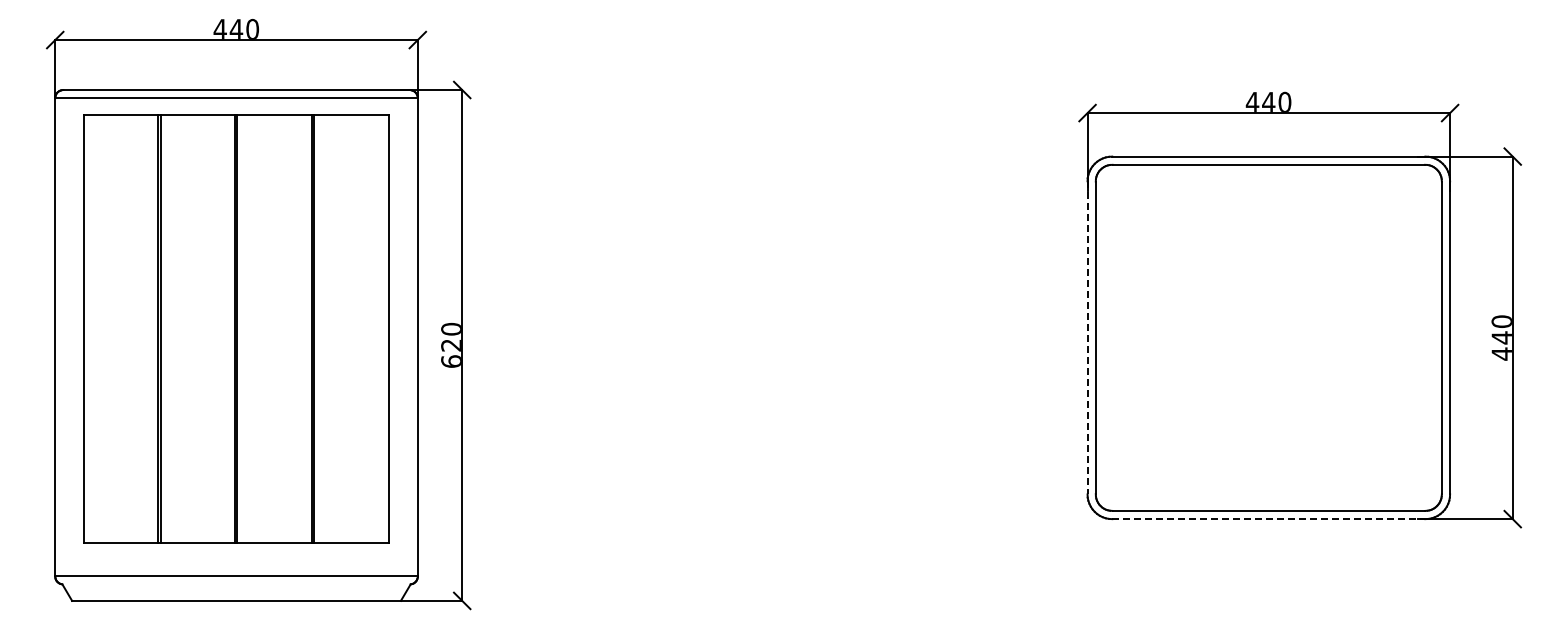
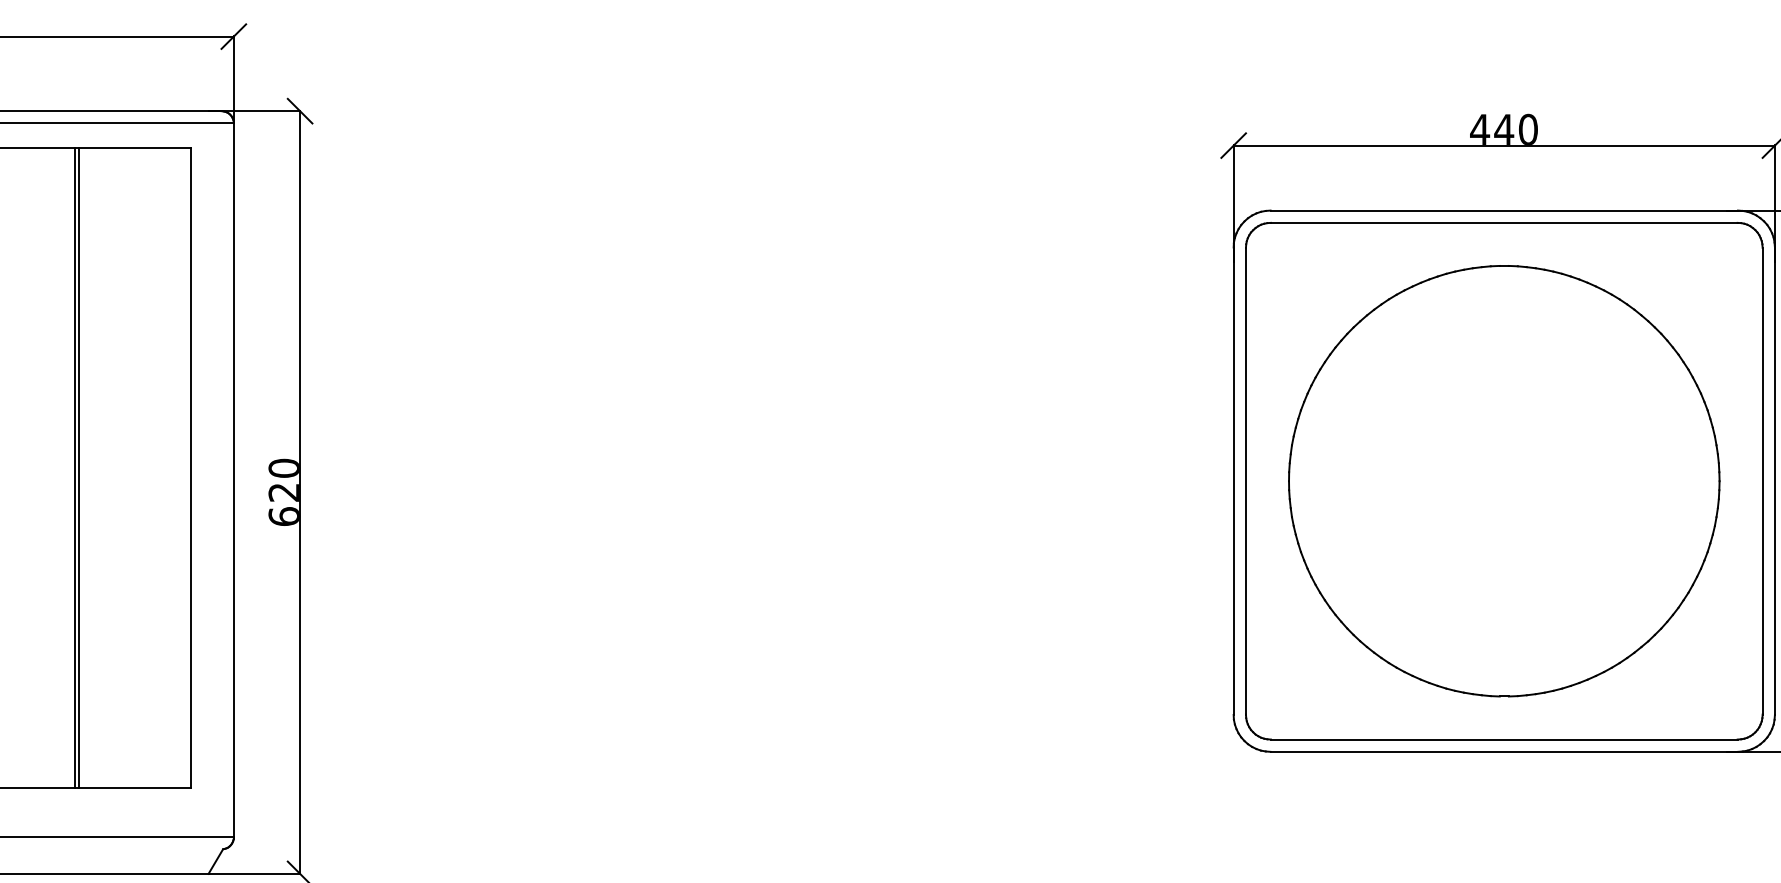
line: (1087, 337) -> (1233, 480), dashed -> solid
part: (1268, 337) -> (1503, 480), added
line: (1268, 519) -> (1503, 752), dashed -> solid

